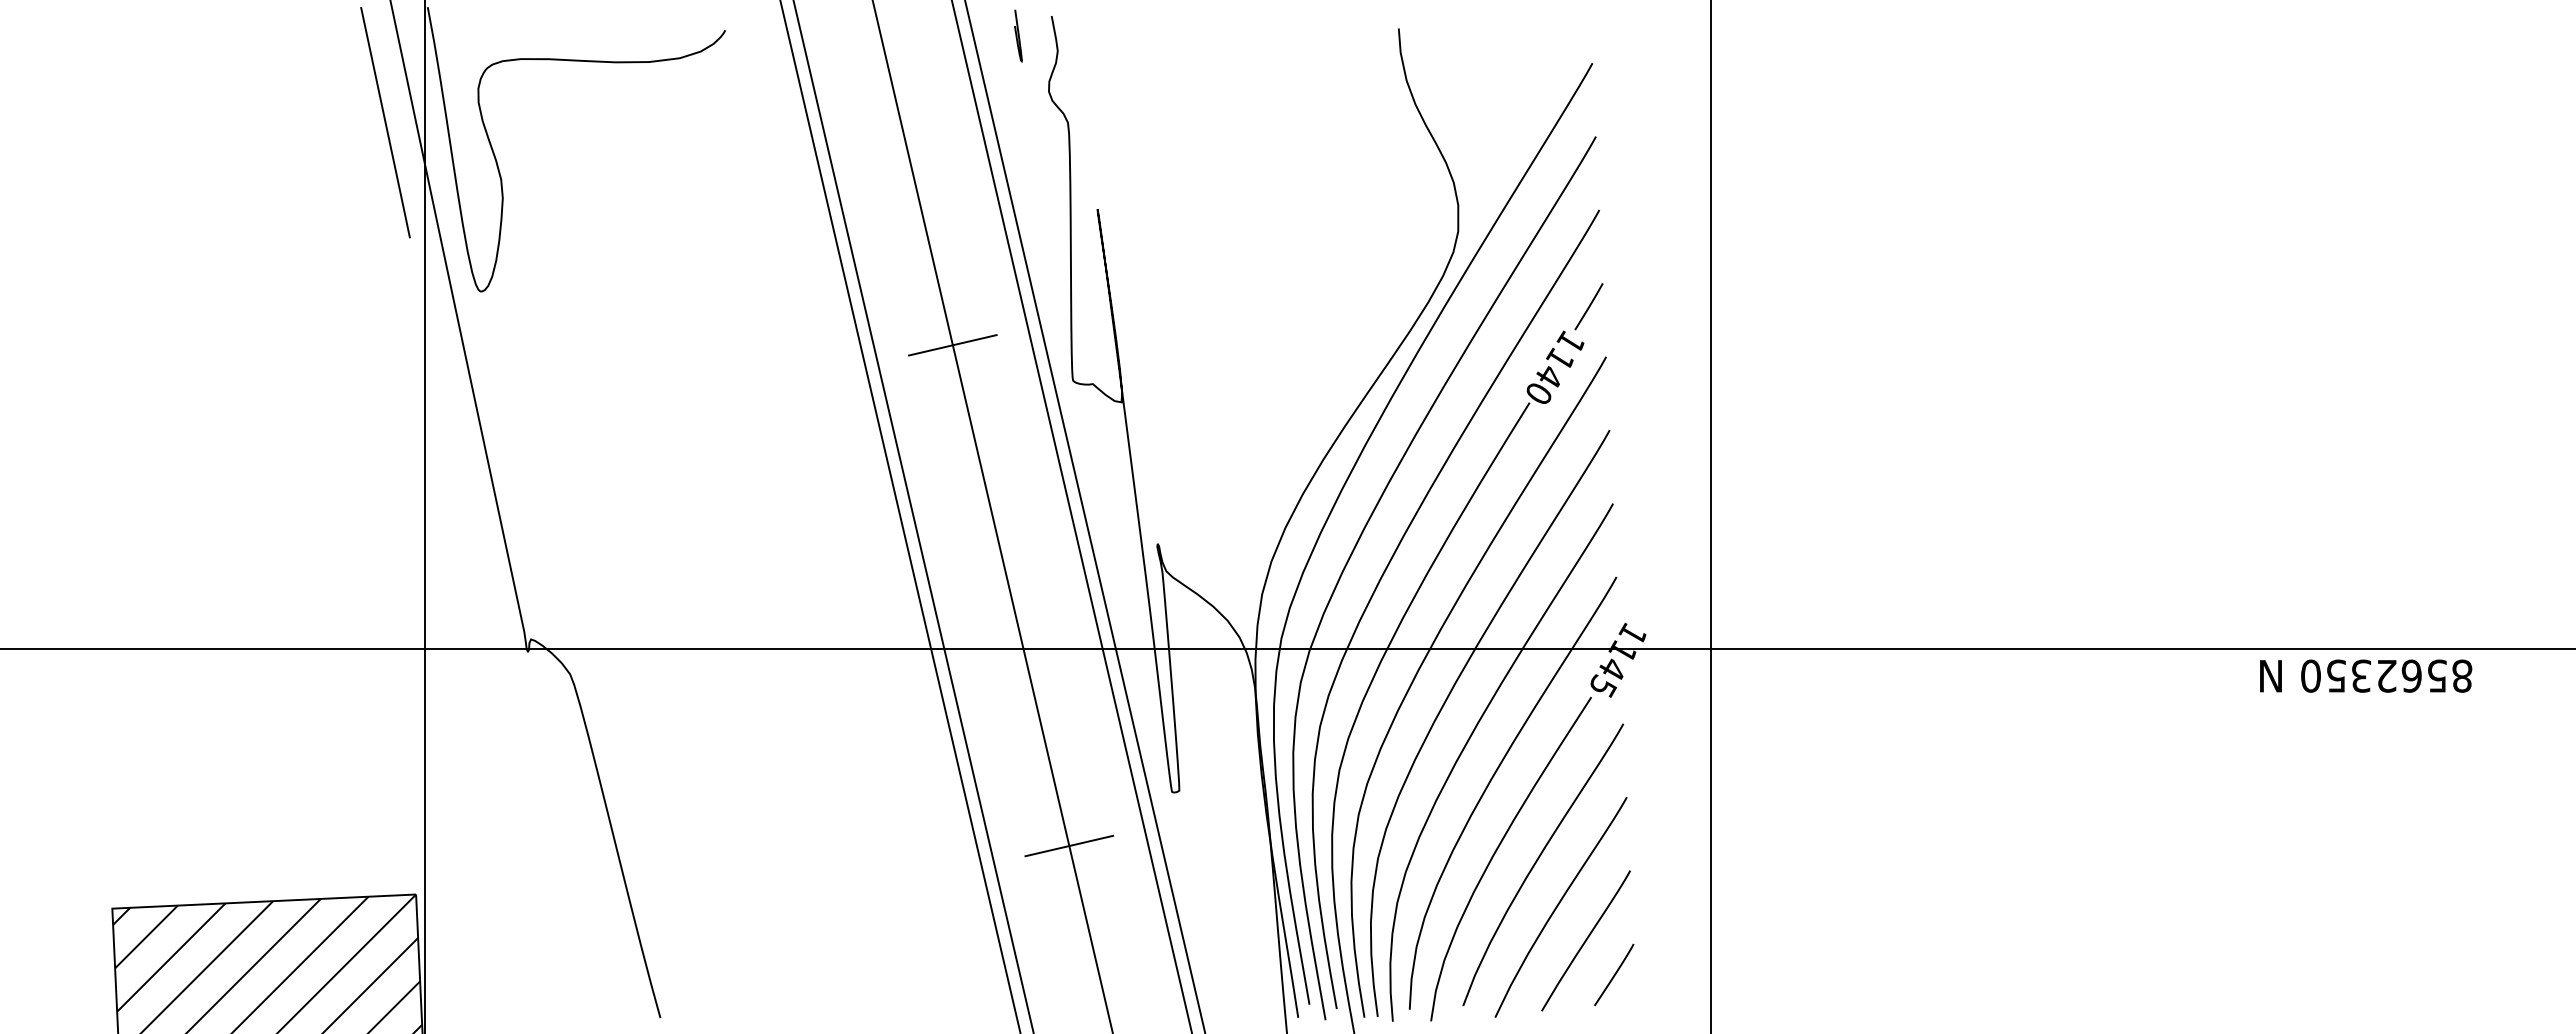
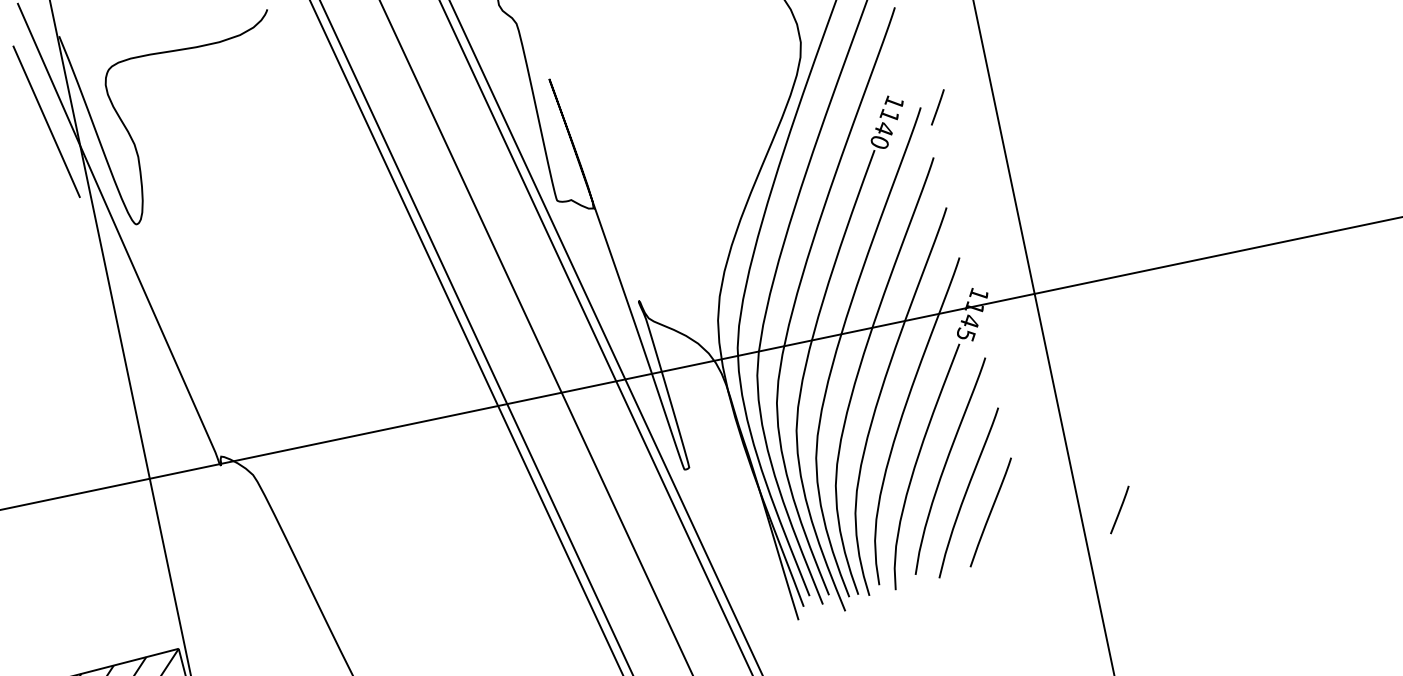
line: (1588, 306) -> (937, 107), moved
line: (952, 345) -> (469, 193), removed
line: (1069, 845) -> (621, 521), removed
line: (1614, 974) -> (1119, 509), moved

